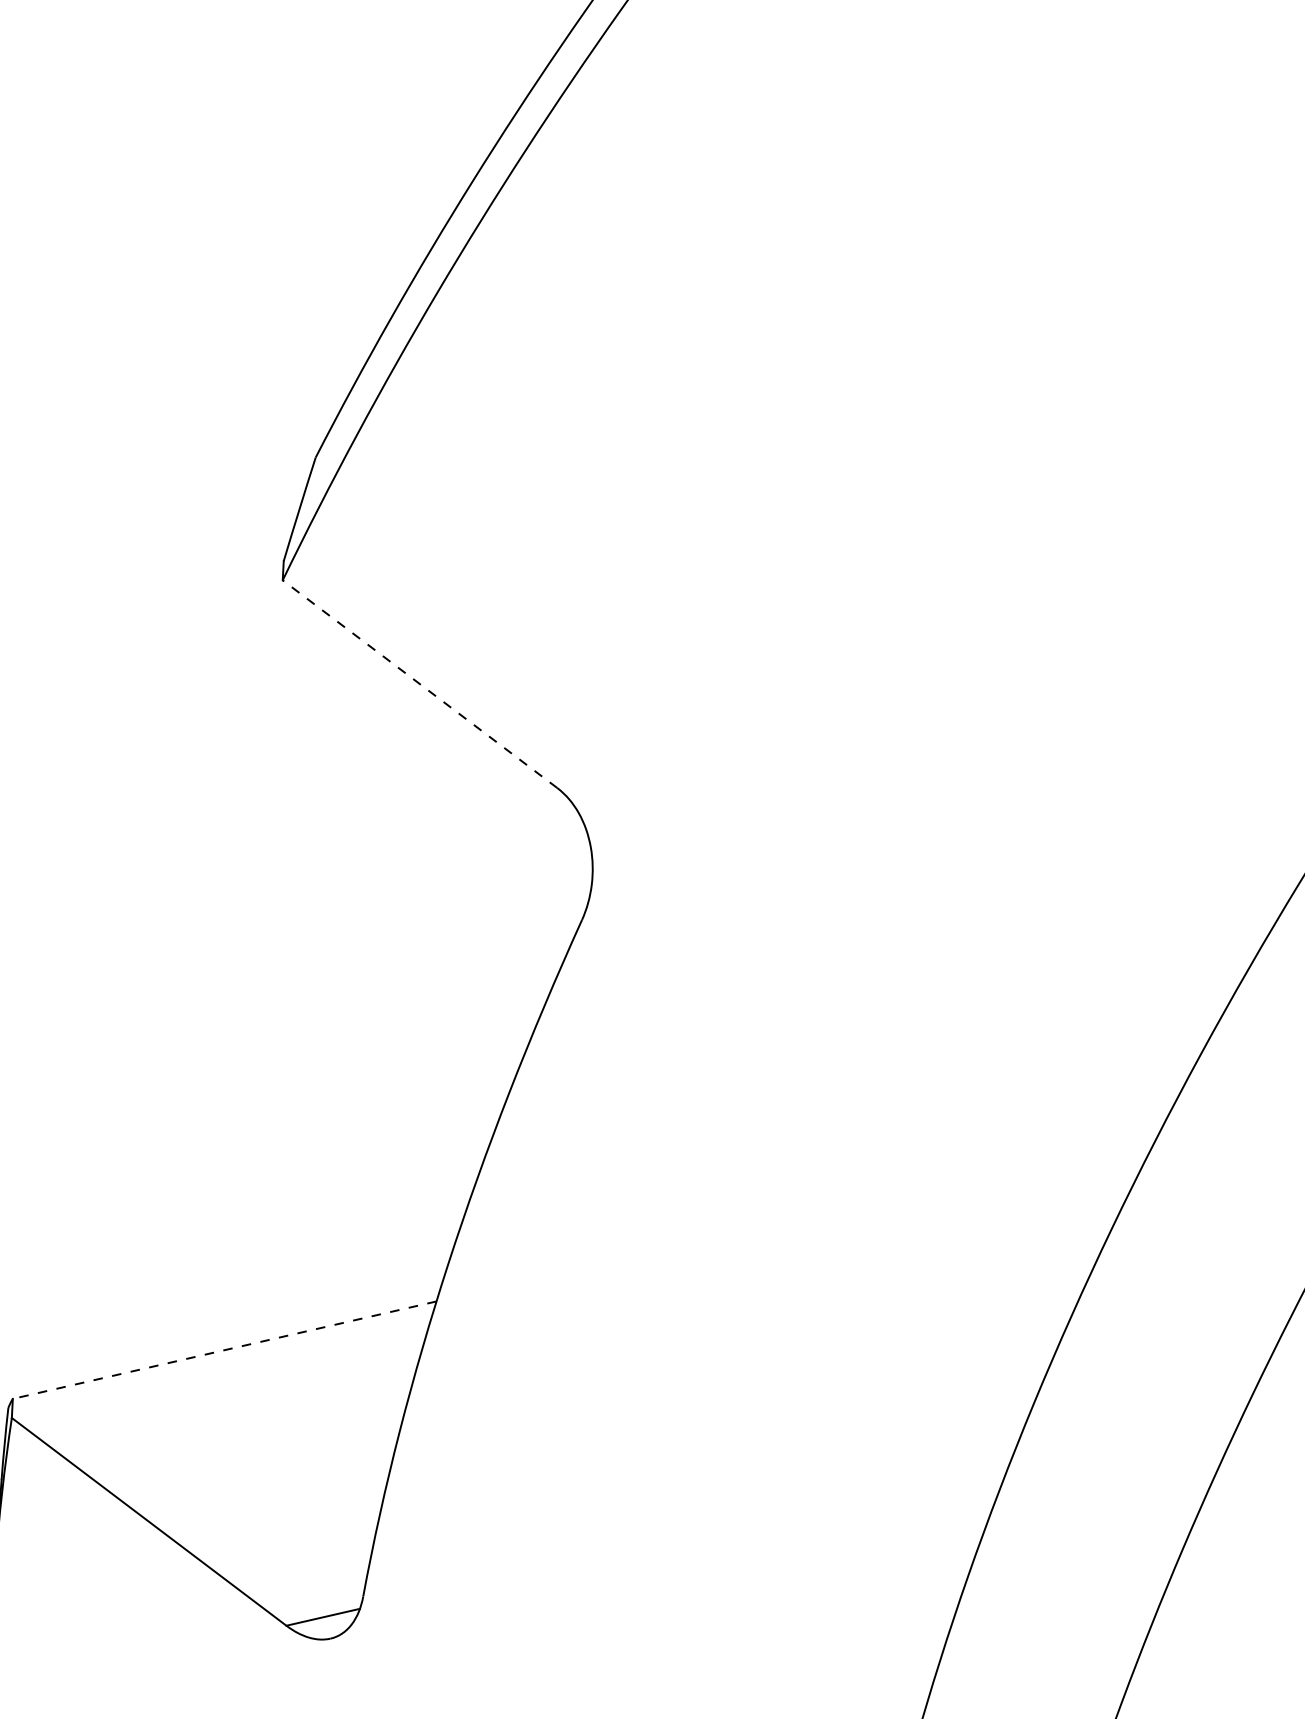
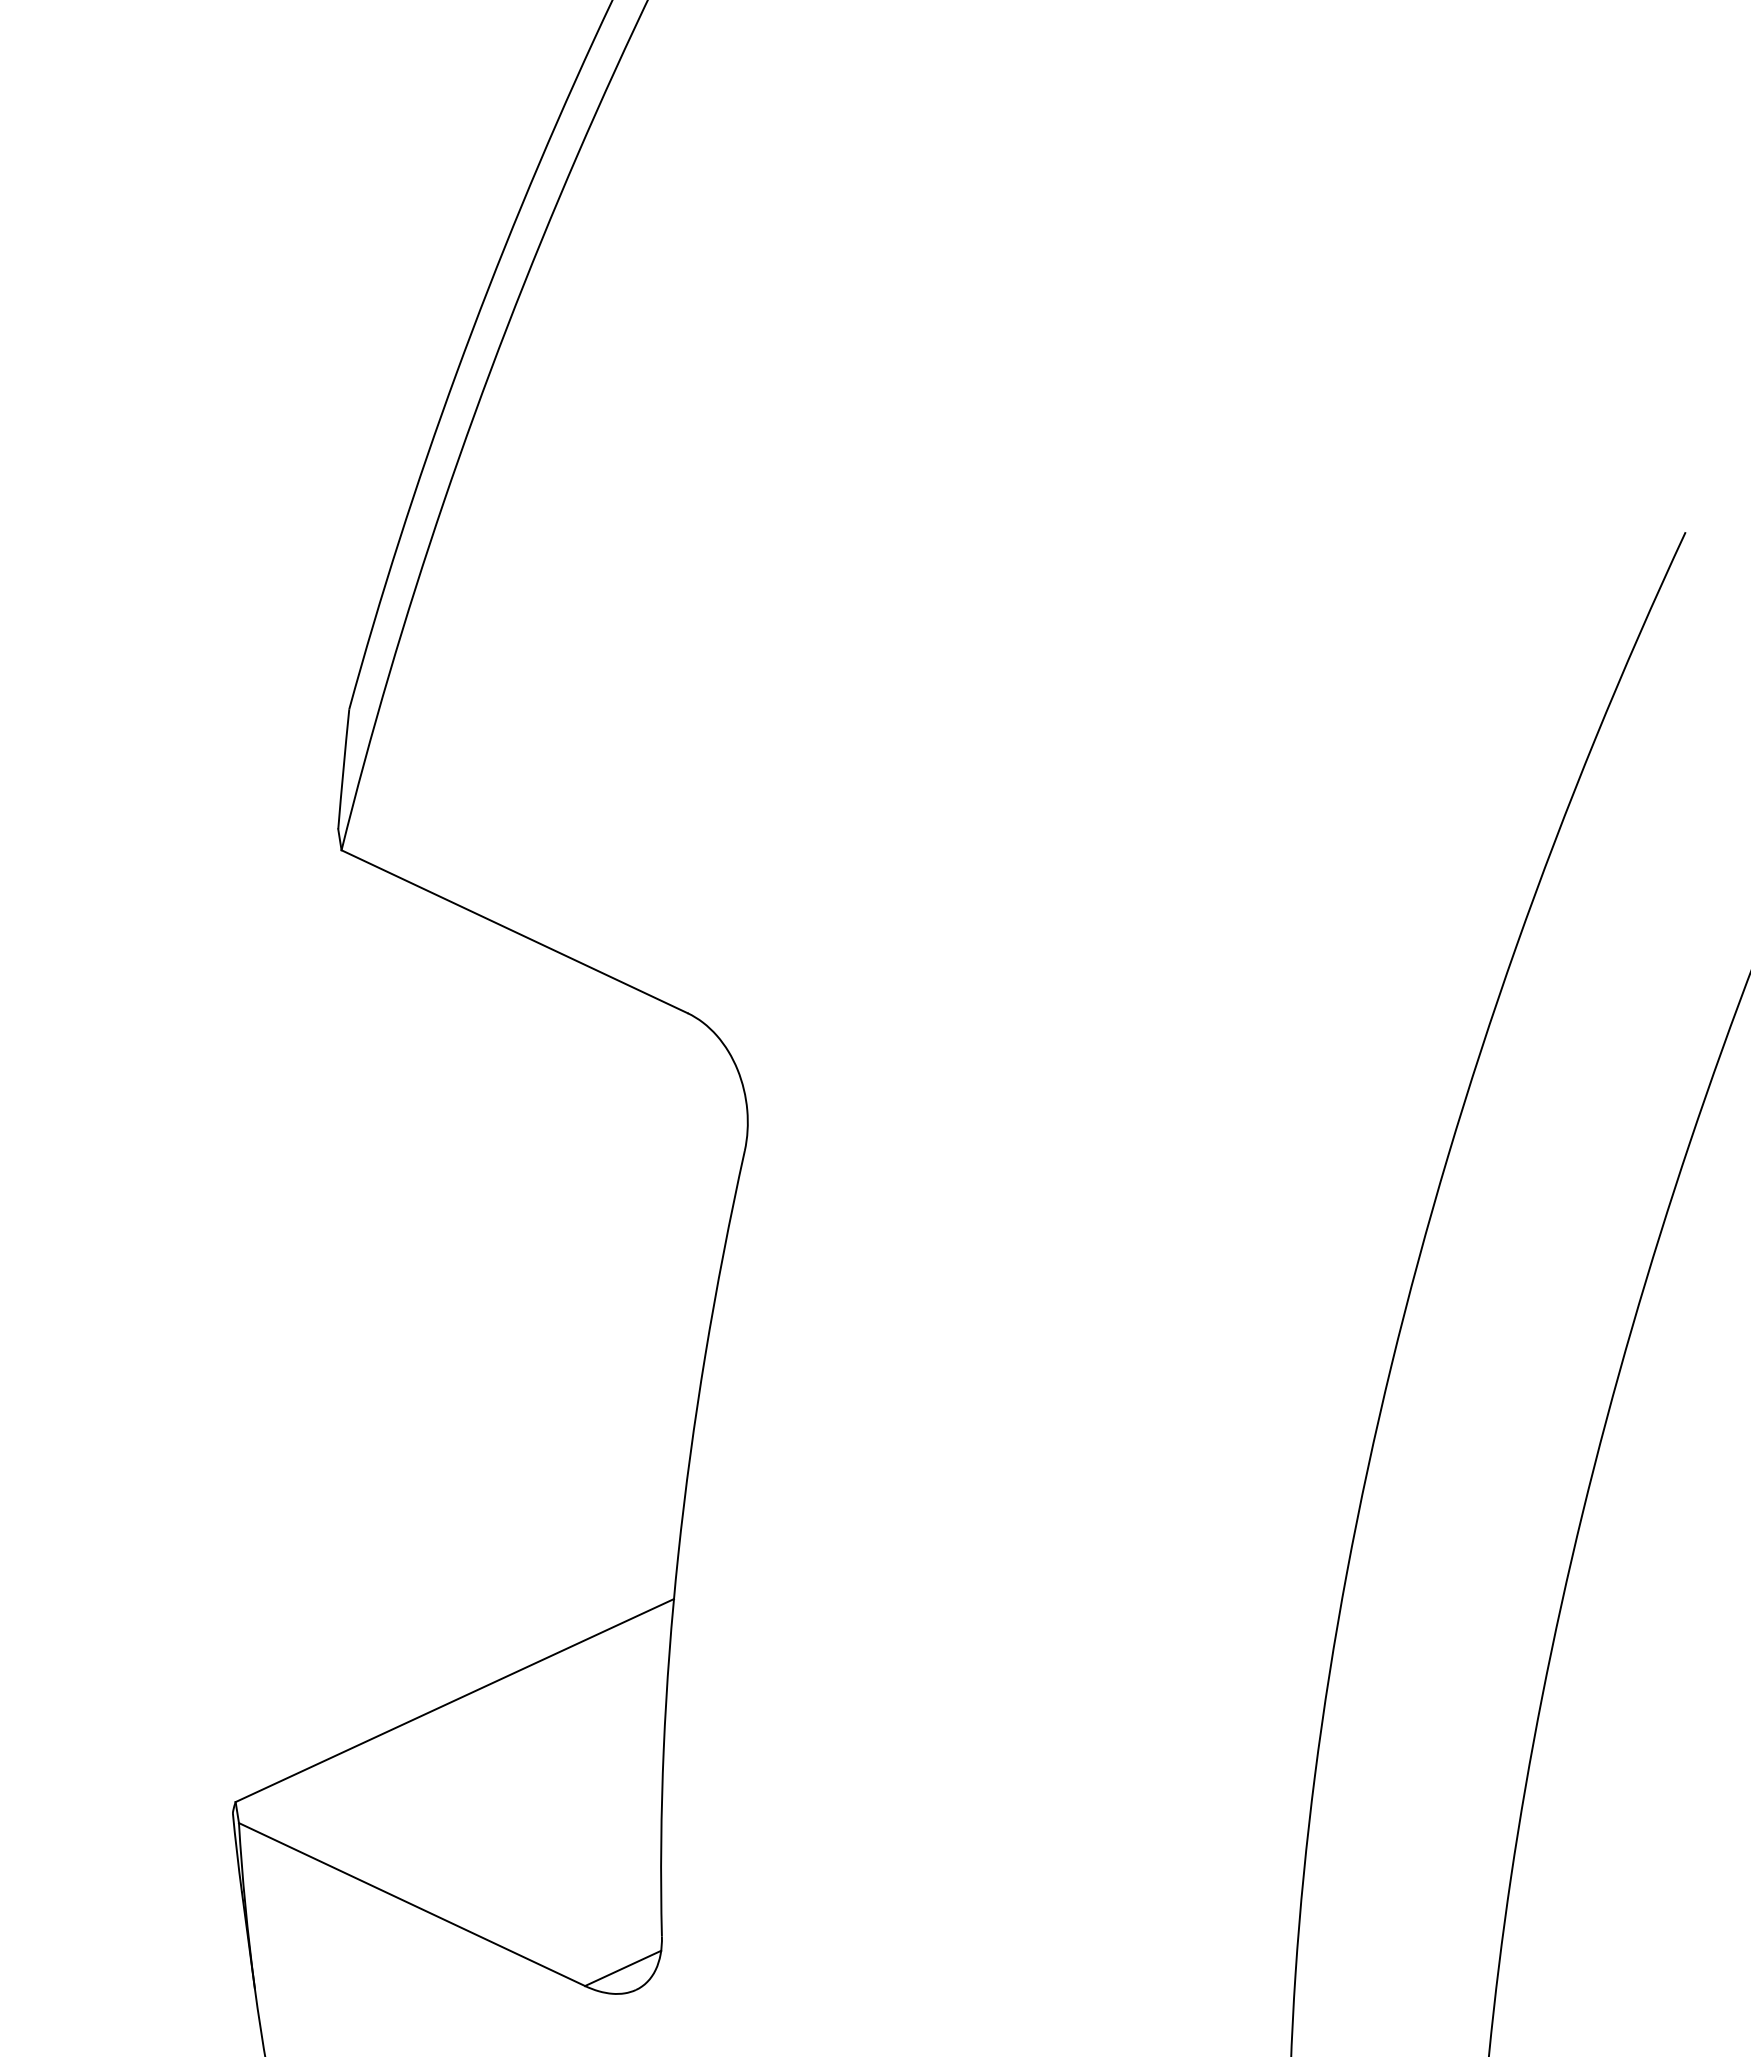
line: (419, 683) -> (514, 931), dashed -> solid
line: (224, 1350) -> (454, 1700), dashed -> solid

